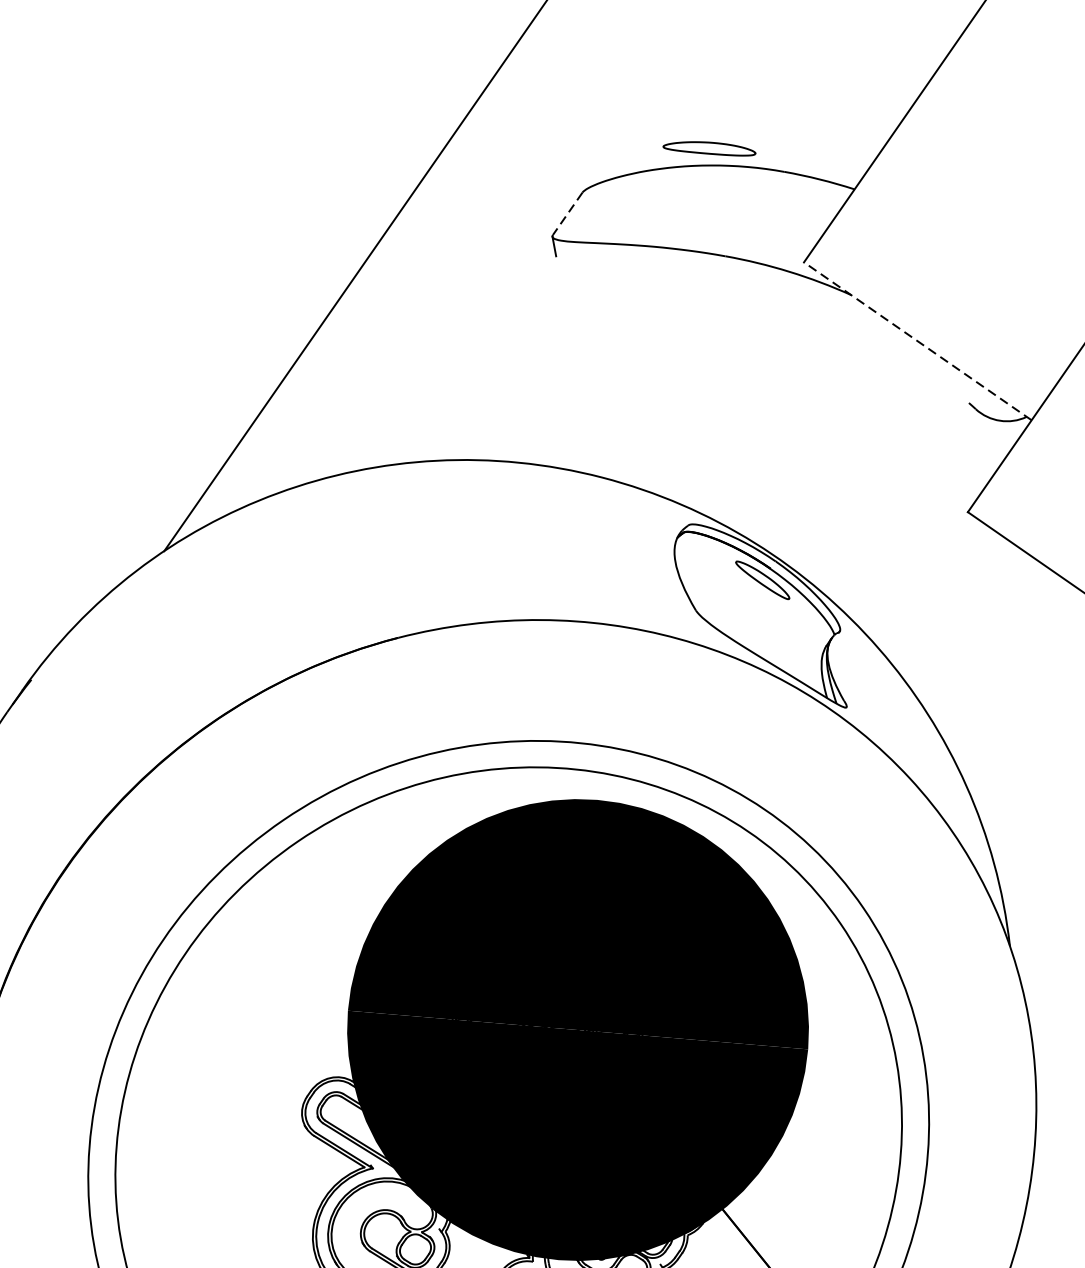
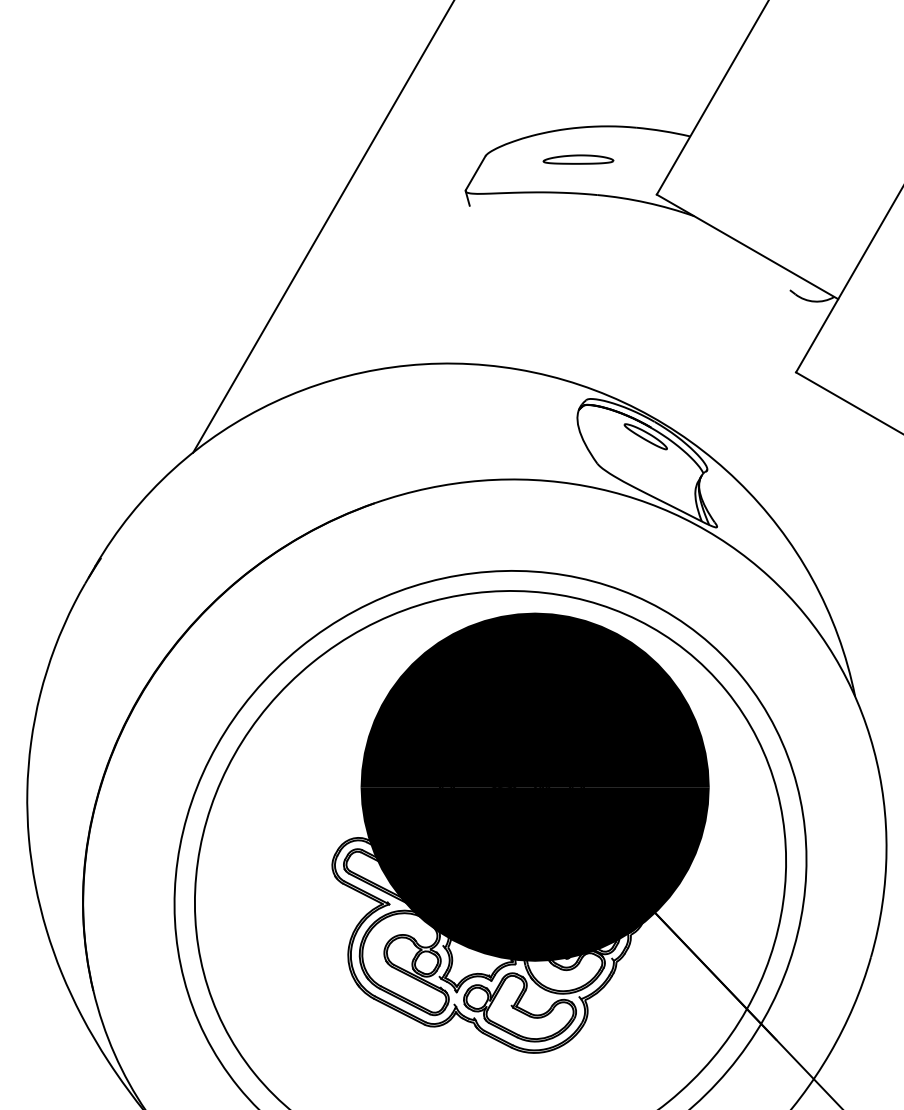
part: (709, 148) -> (578, 159), moved
line: (567, 214) -> (475, 173), dashed -> solid
line: (917, 340) -> (747, 246), dashed -> solid

